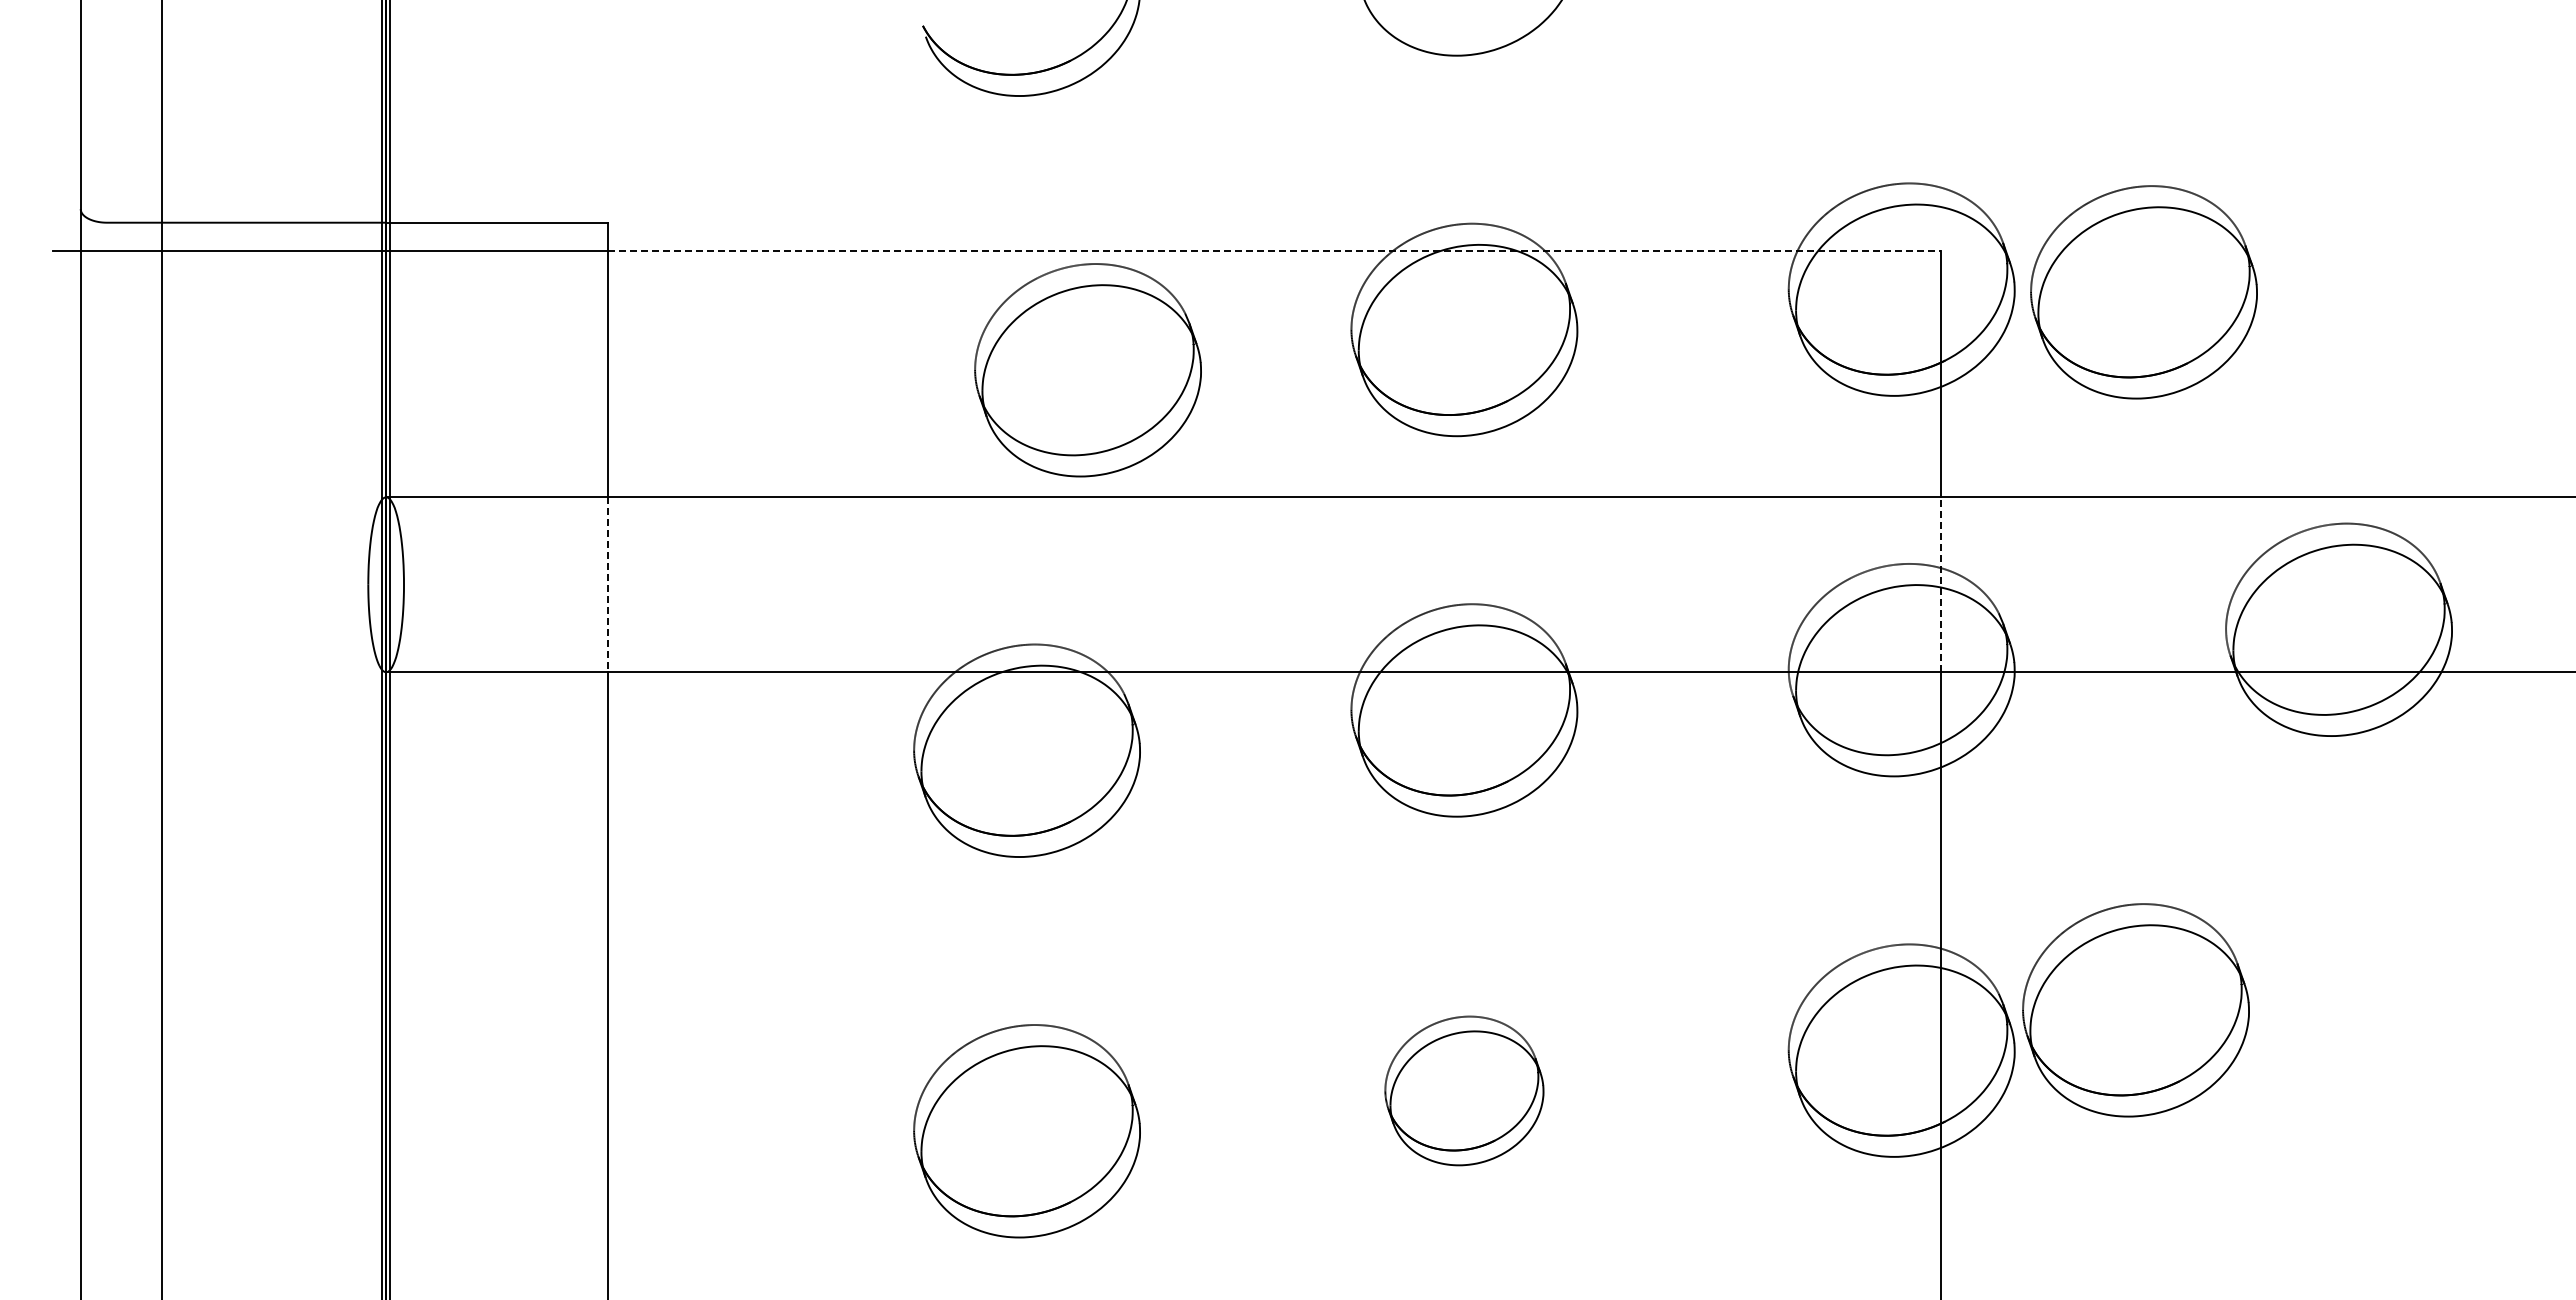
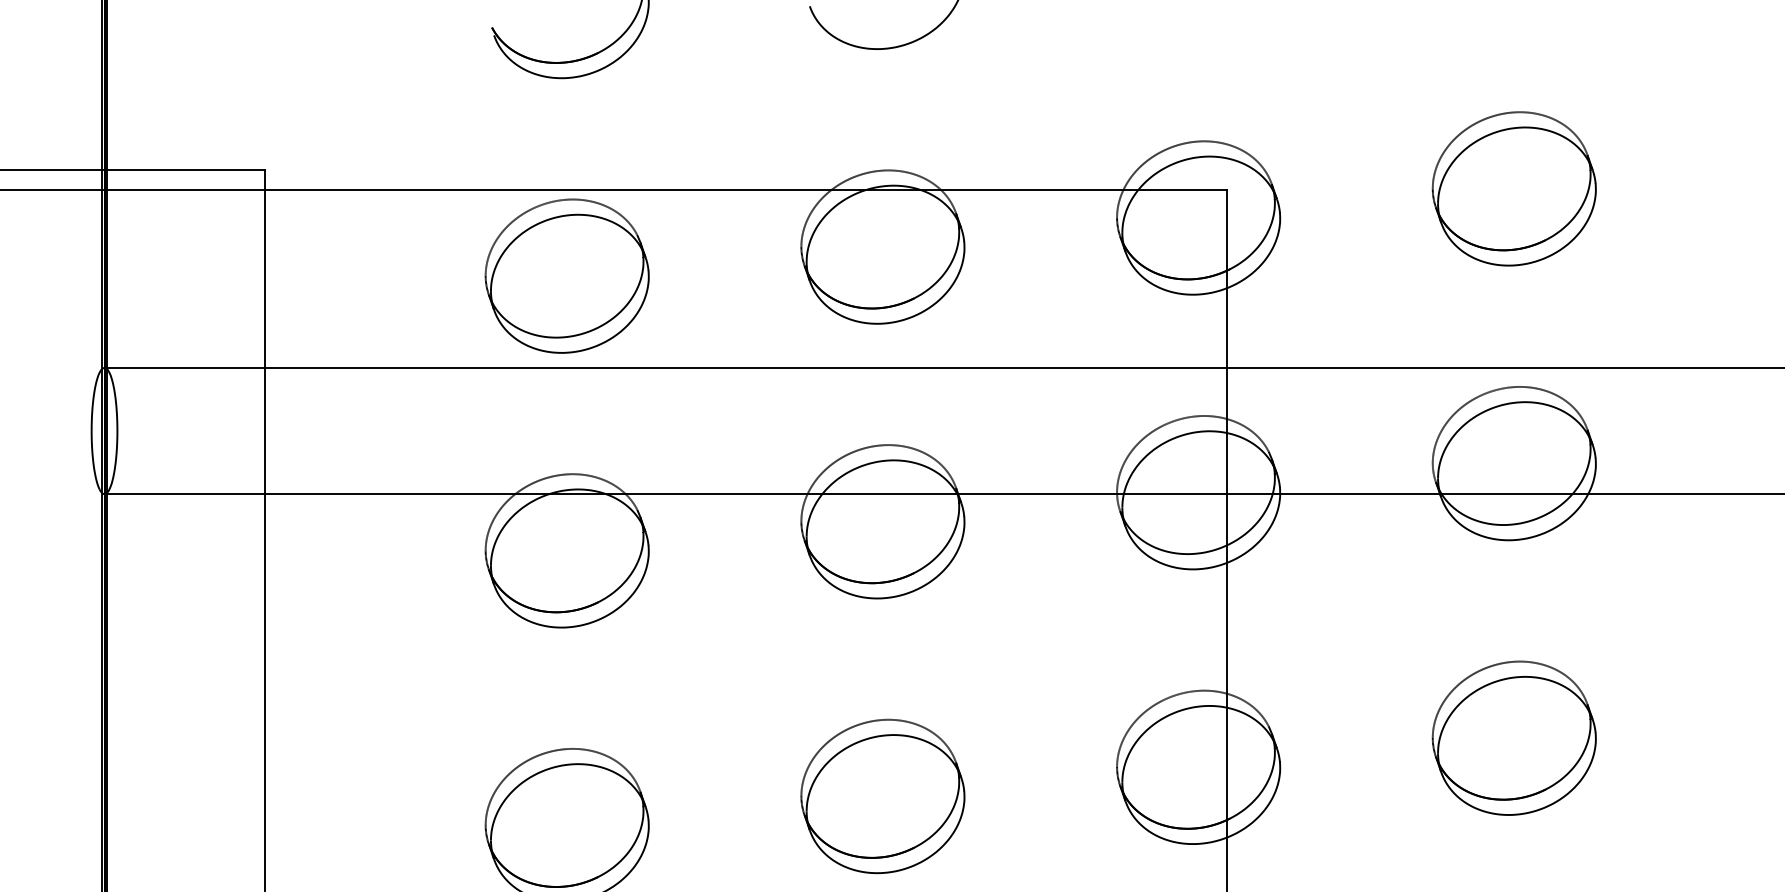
line: (1275, 251) -> (746, 190), dashed -> solid
part: (2143, 292) -> (1513, 189), moved
part: (1087, 370) -> (566, 276), moved
line: (1940, 584) -> (1226, 430), dashed -> solid
line: (608, 585) -> (265, 431), dashed -> solid
part: (2135, 1010) -> (1513, 738), moved
part: (1464, 1090) -> (882, 796), size x1.43

